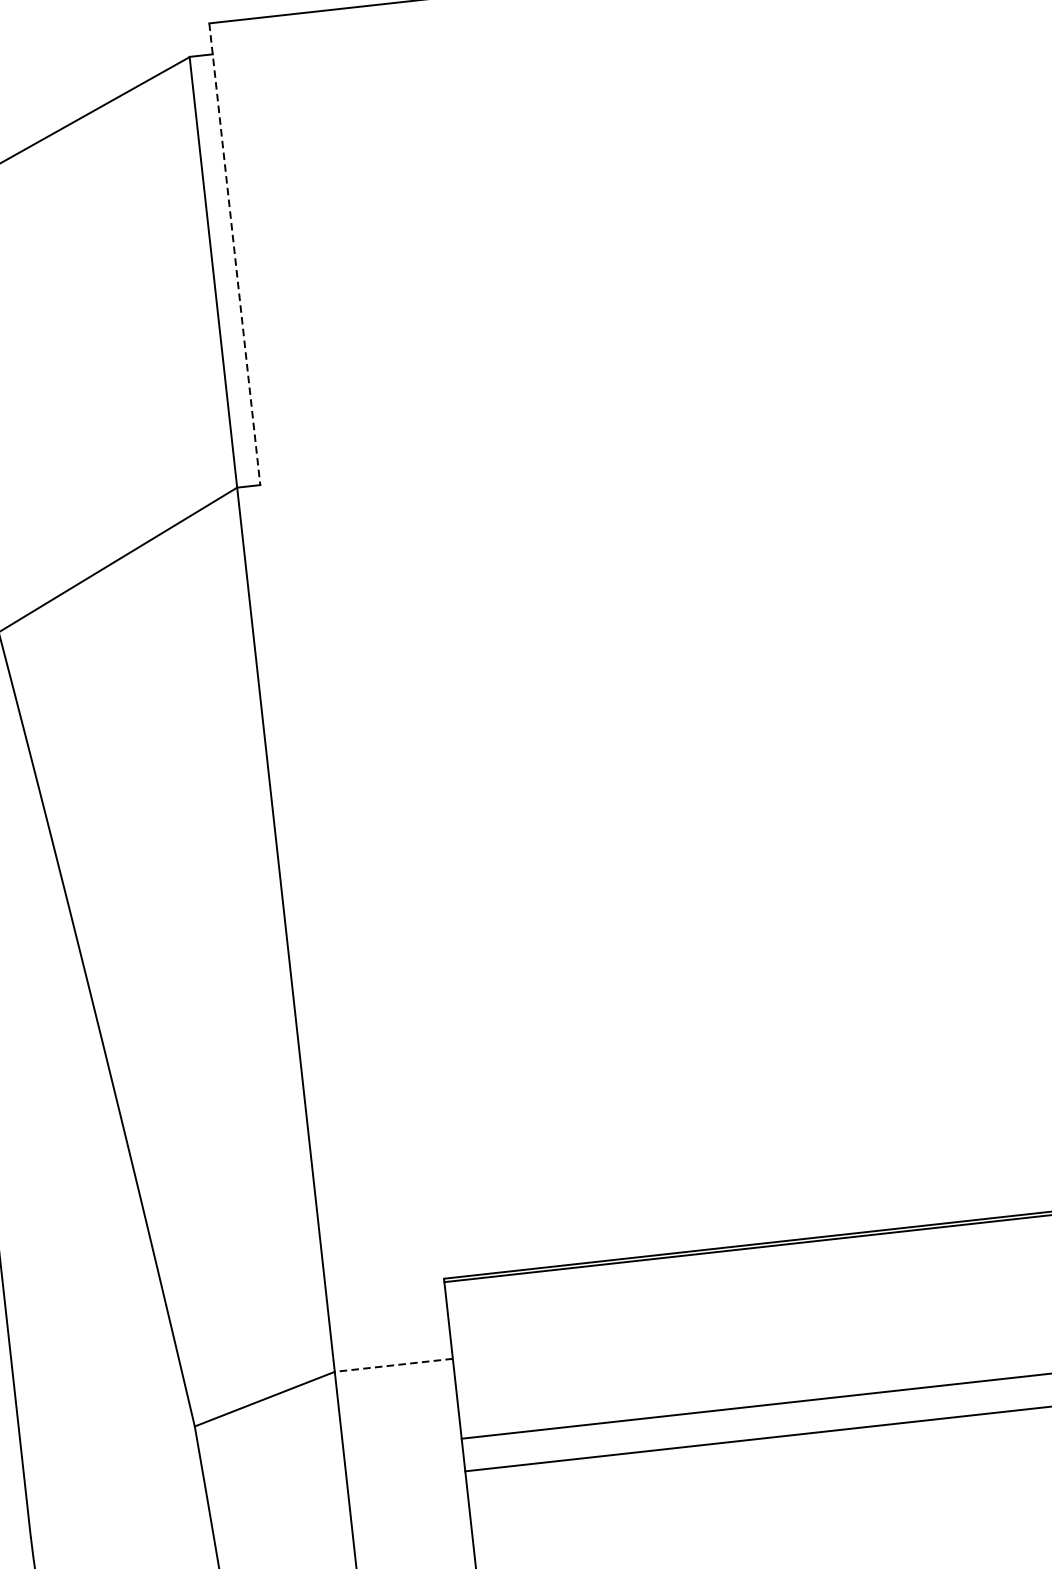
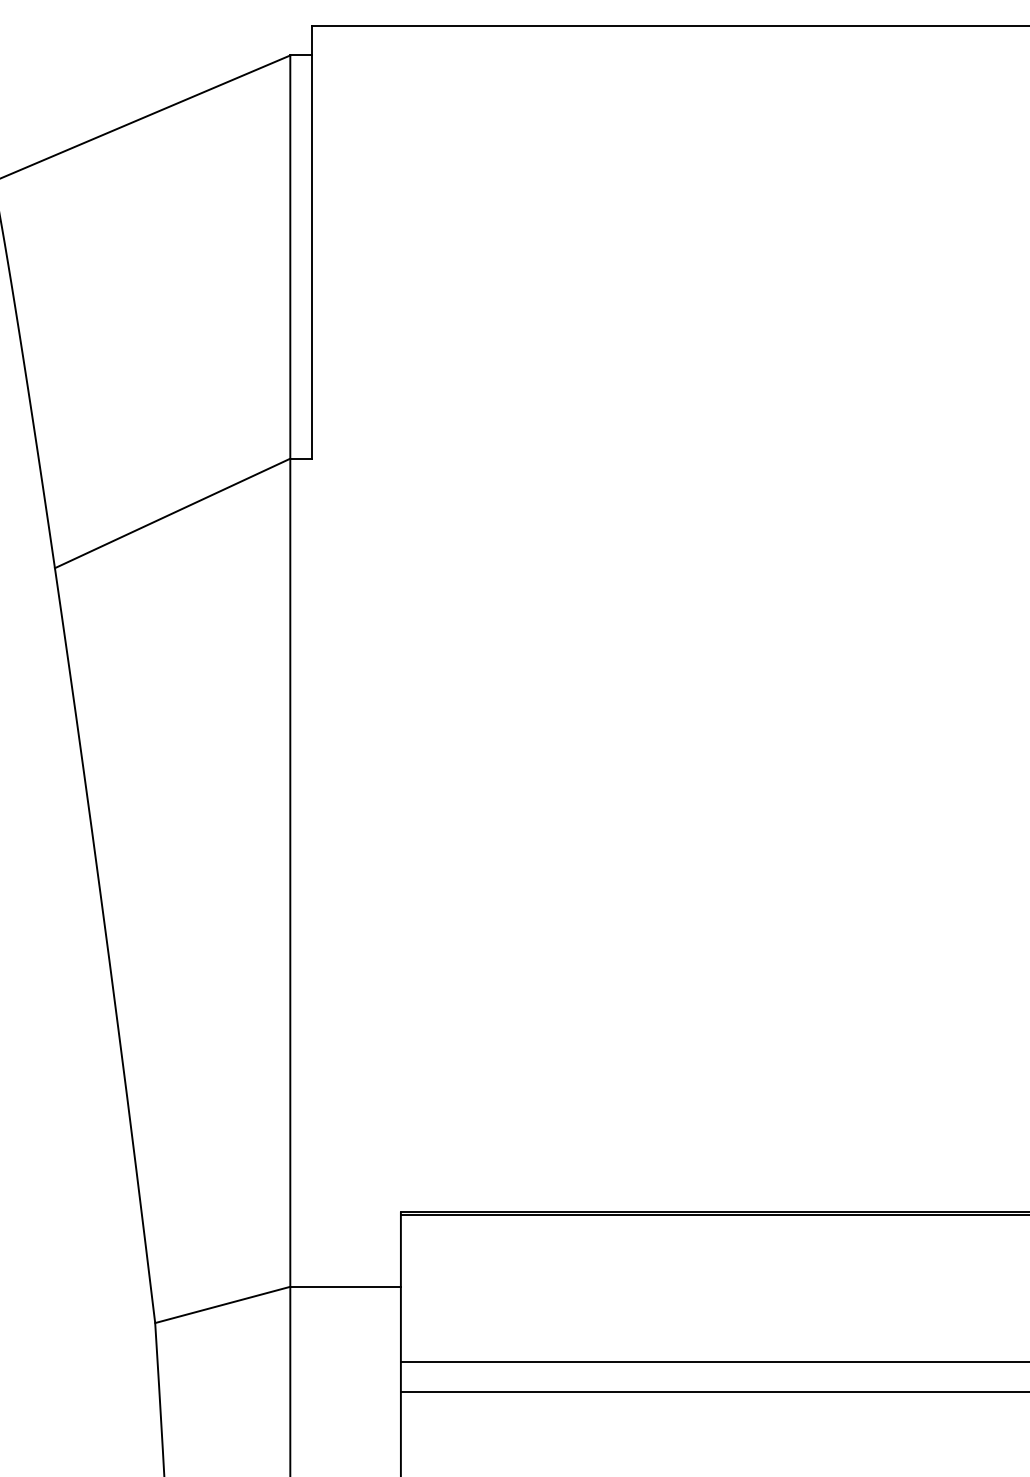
line: (234, 254) -> (311, 242), dashed -> solid
line: (393, 1365) -> (345, 1286), dashed -> solid

